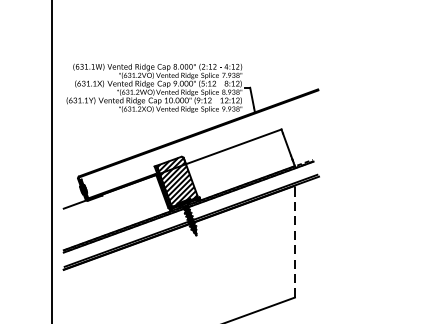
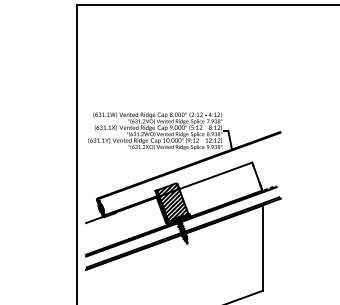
line: (294, 241) -> (262, 248), dashed -> solid

